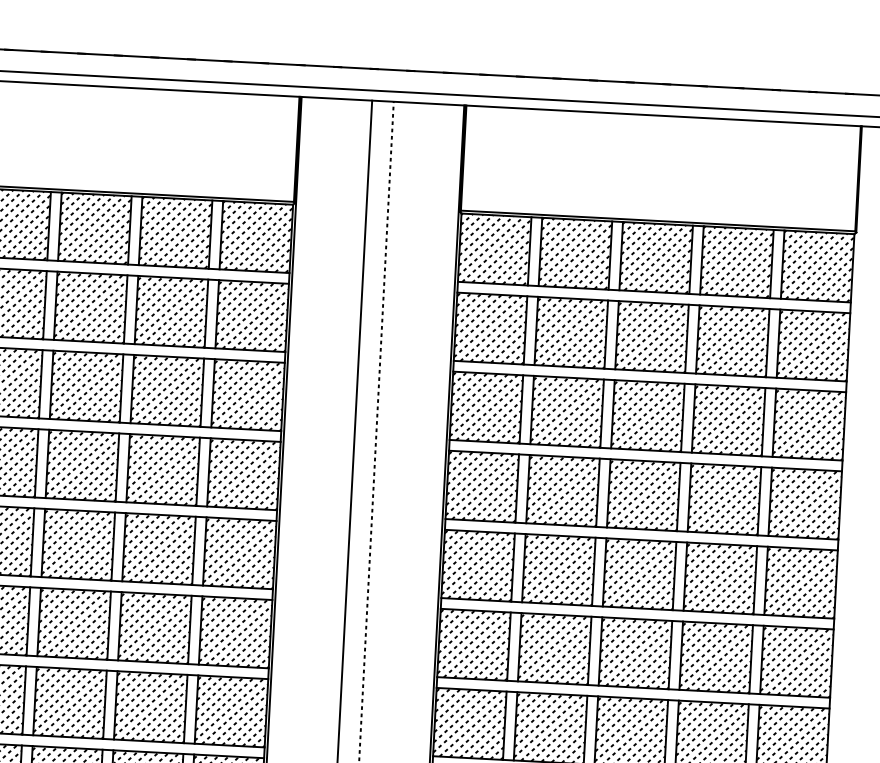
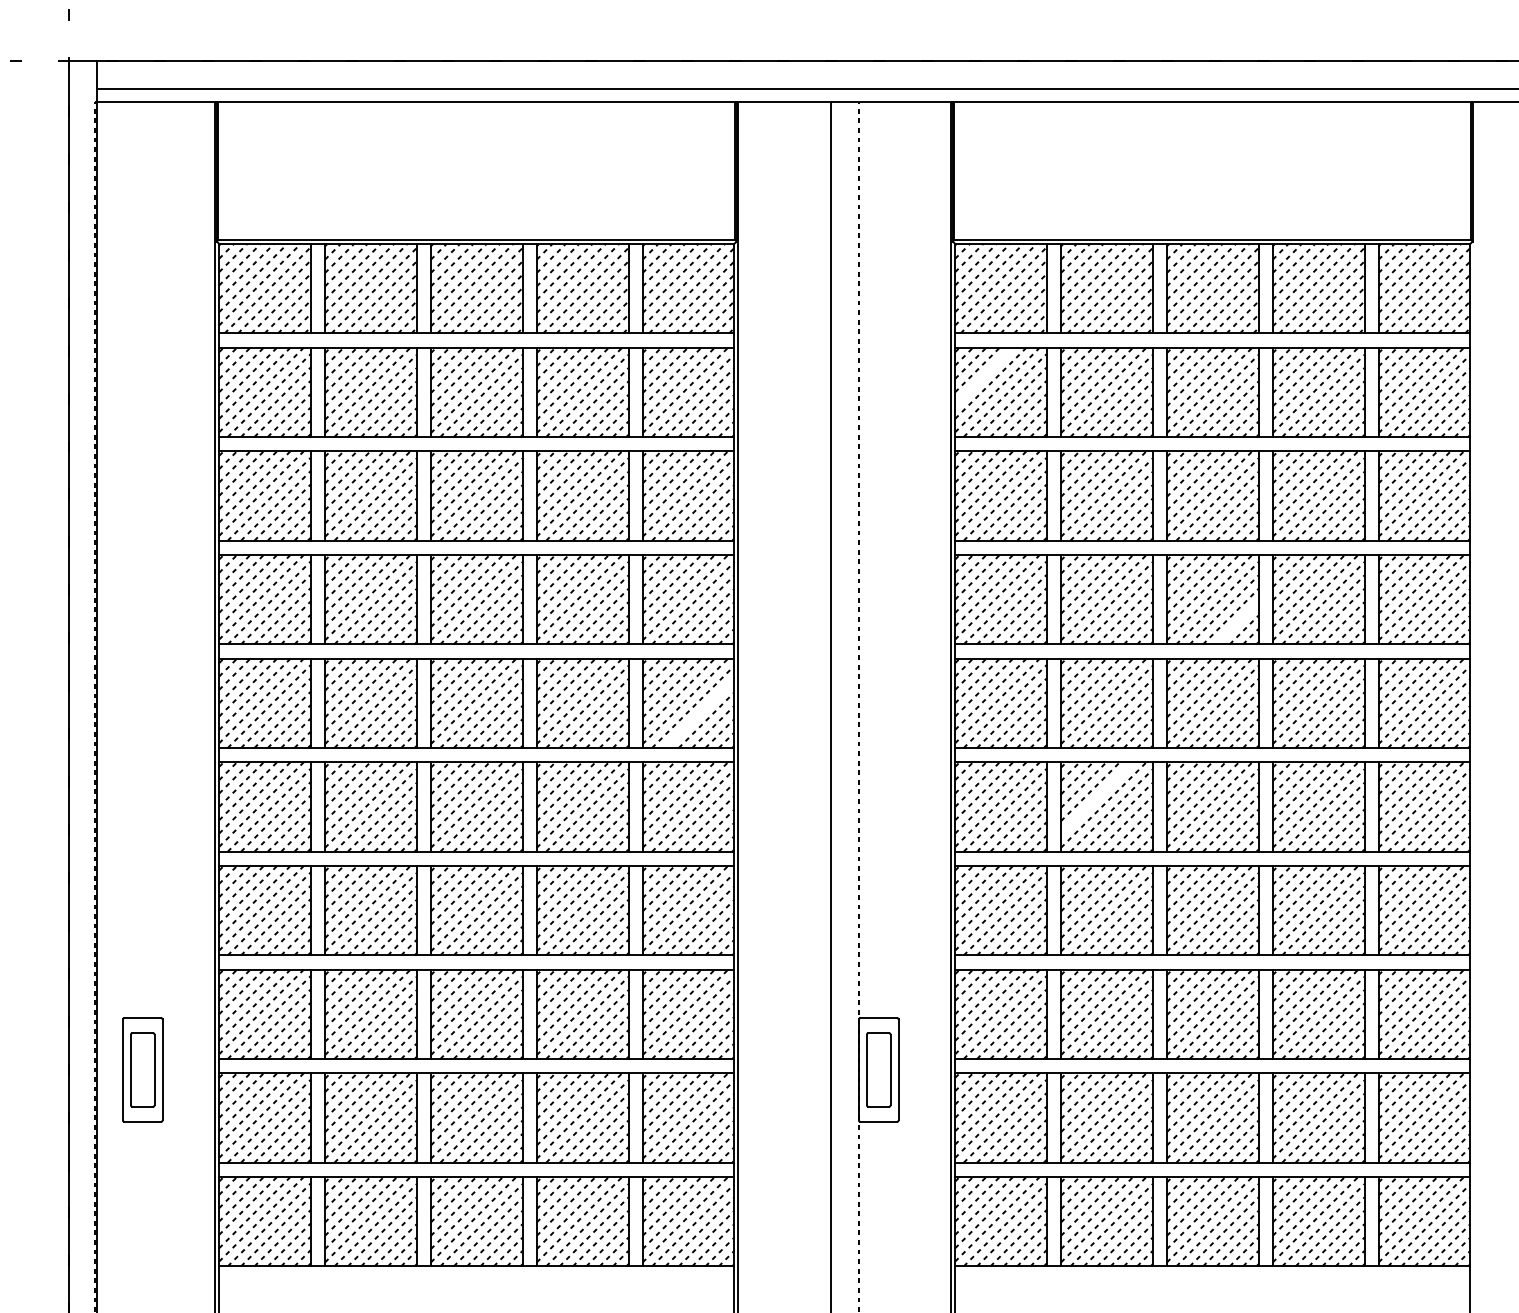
line: (478, 315) -> (984, 376), removed
line: (661, 514) -> (1237, 623), removed
line: (247, 561) -> (699, 713), removed
line: (547, 642) -> (1097, 798), removed

